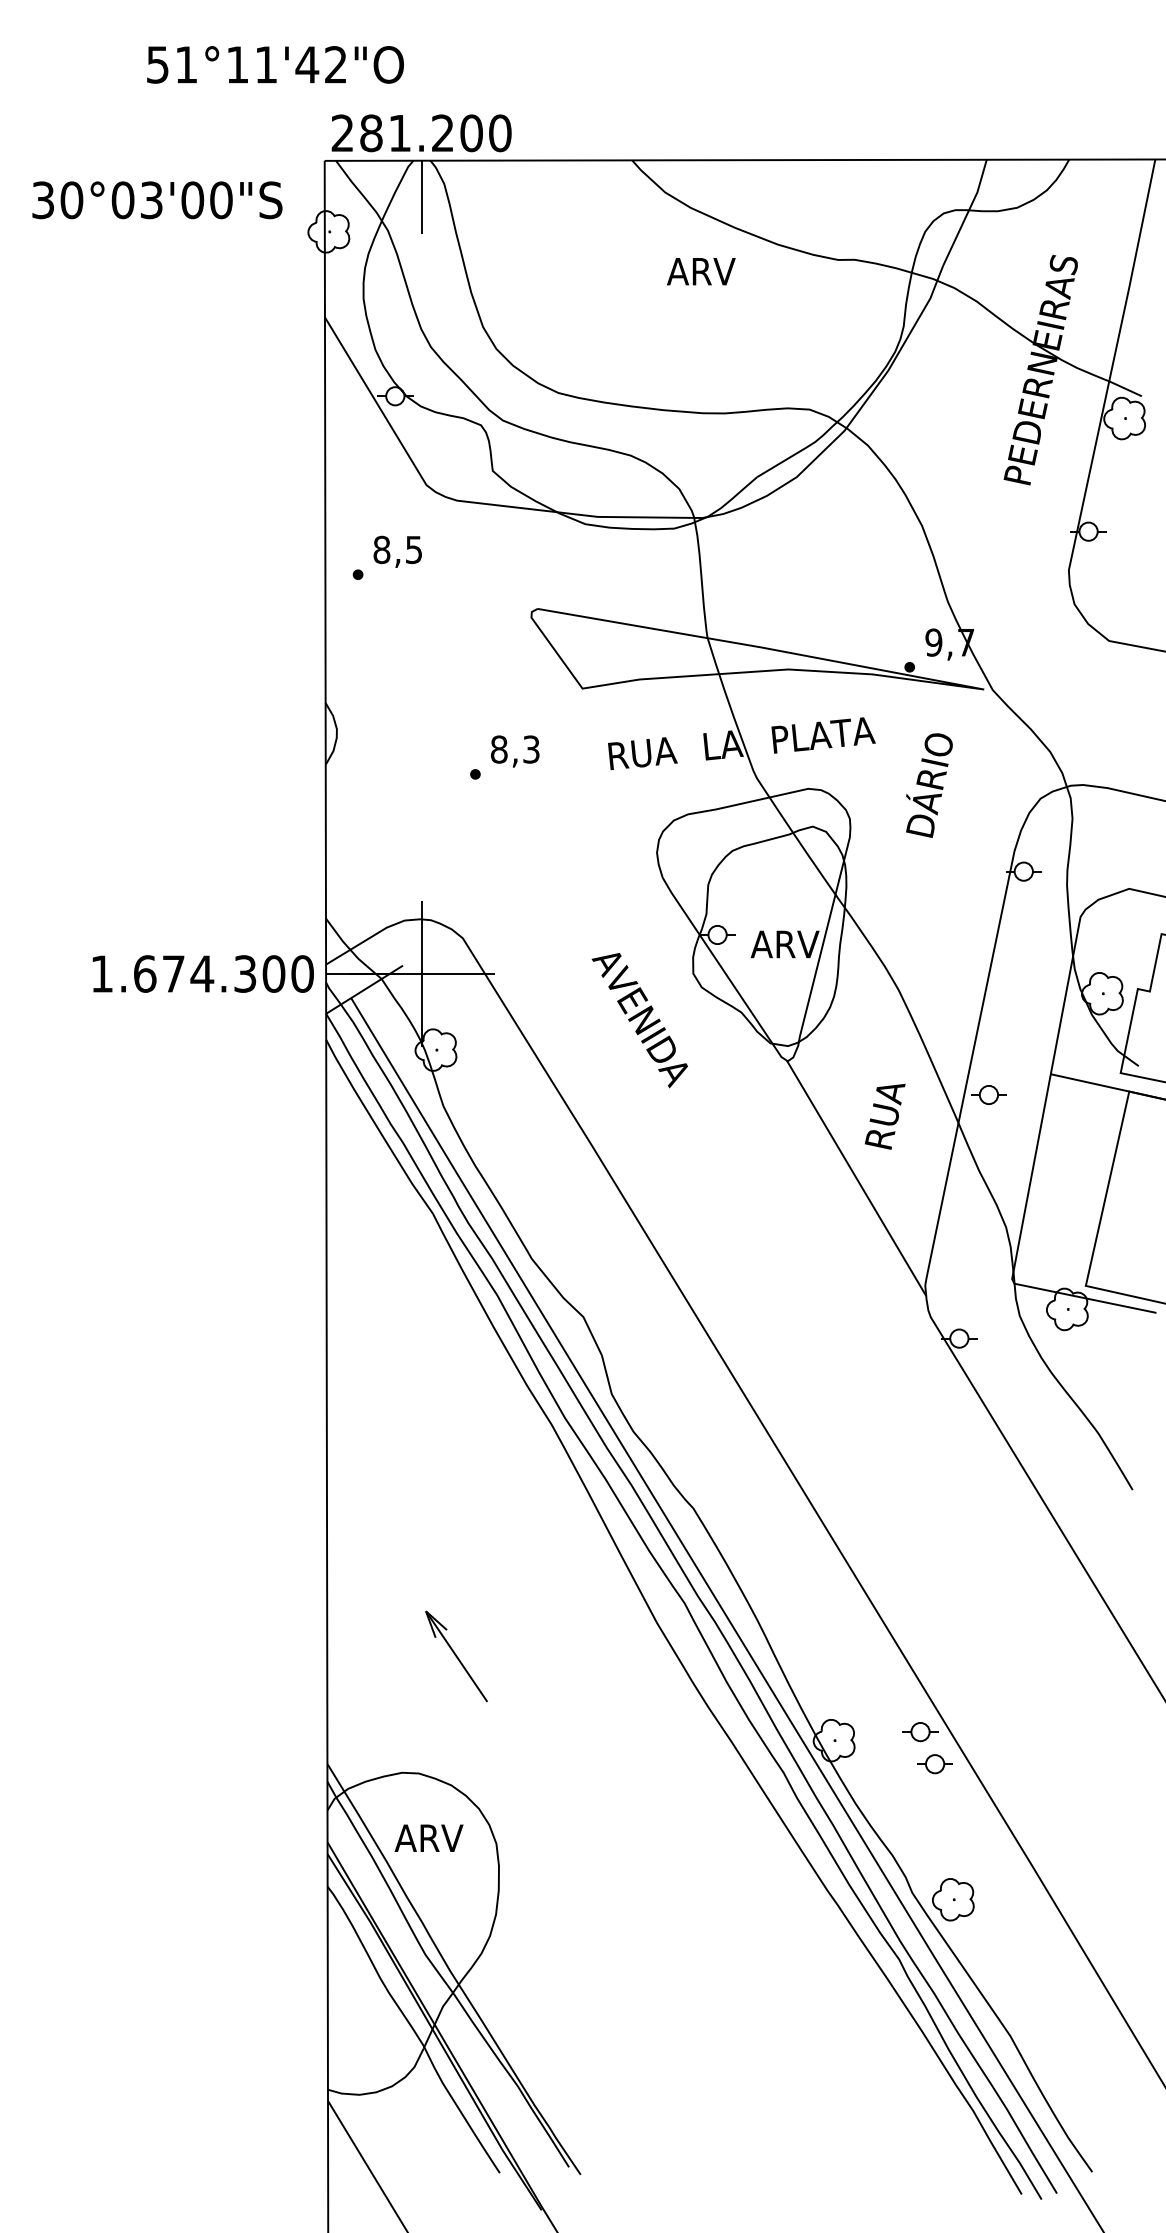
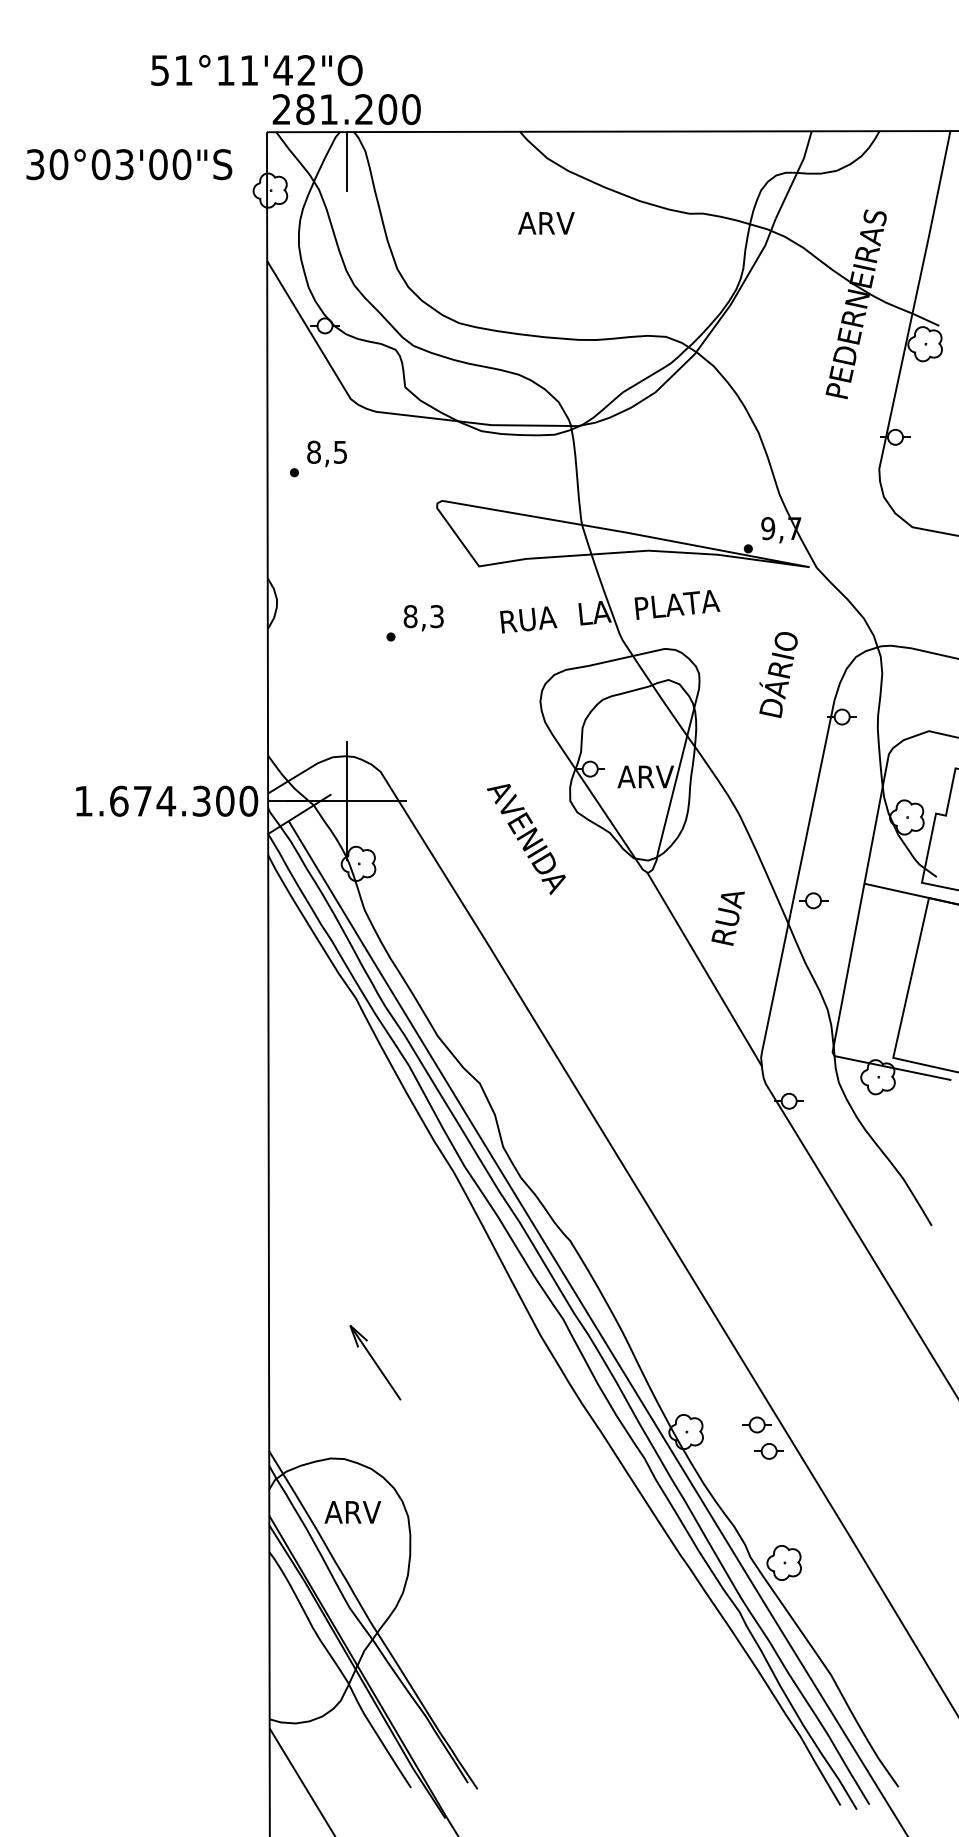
text: (275, 64) -> (256, 70), moved
text: (701, 271) -> (546, 223), moved
text: (929, 785) -> (778, 674), moved

